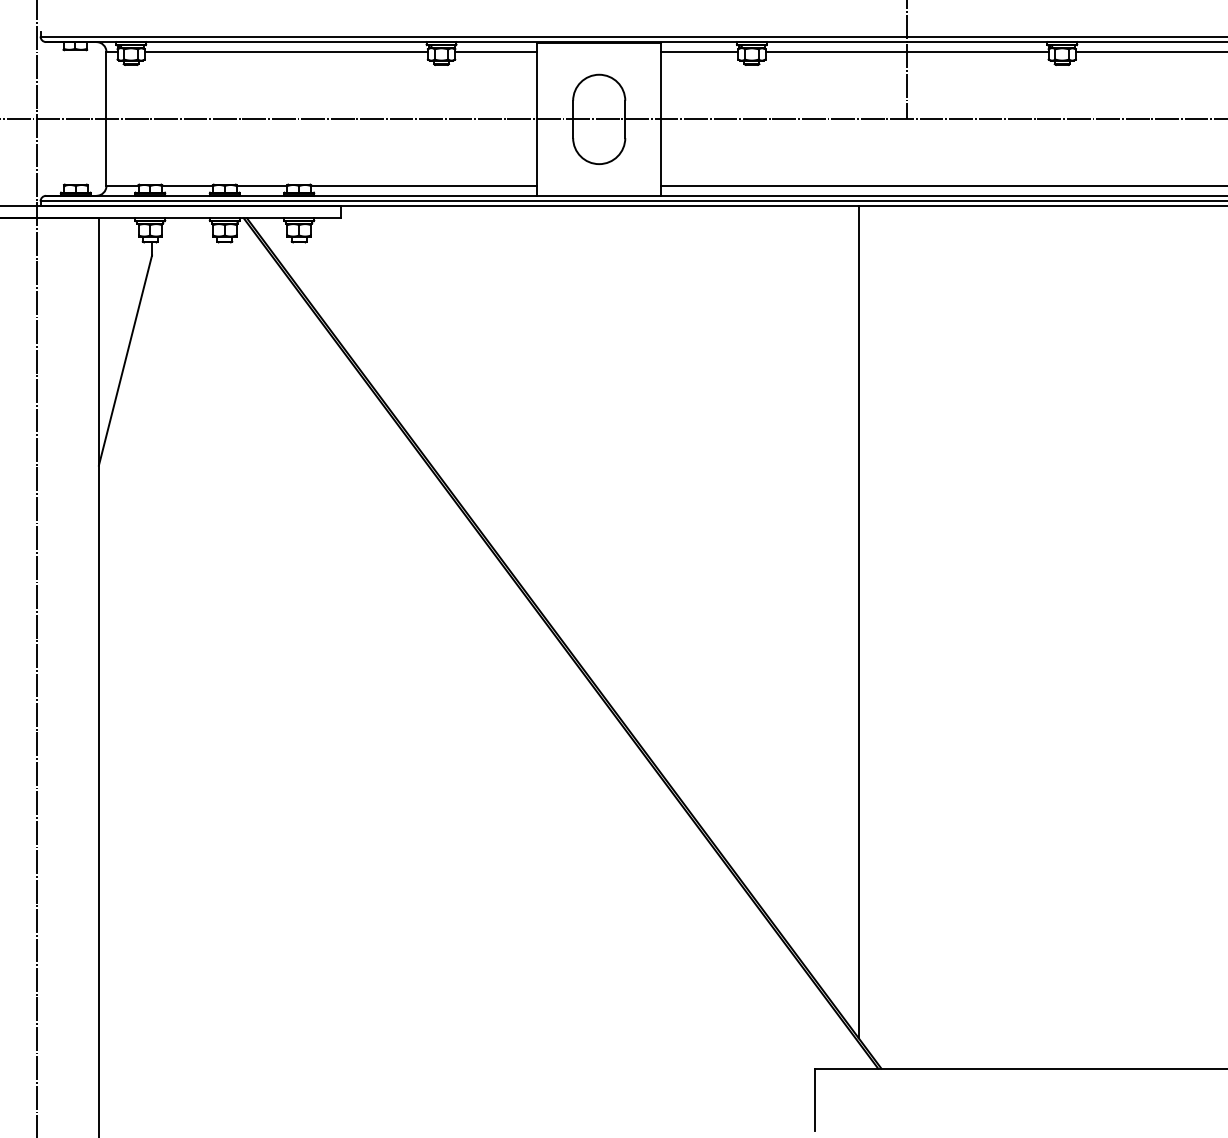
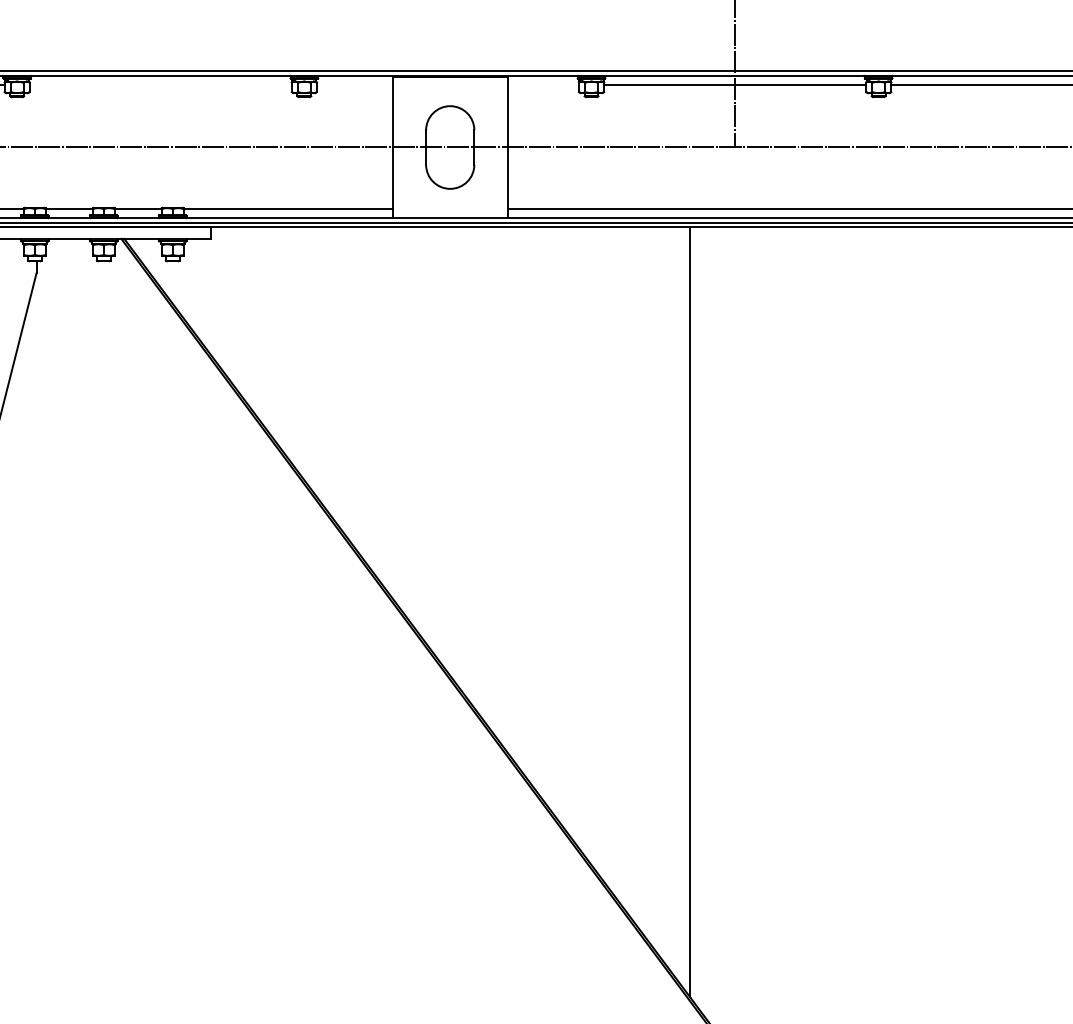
line: (285, 52) -> (159, 85), removed
line: (496, 52) -> (355, 85), removed
line: (699, 52) -> (543, 85), removed

